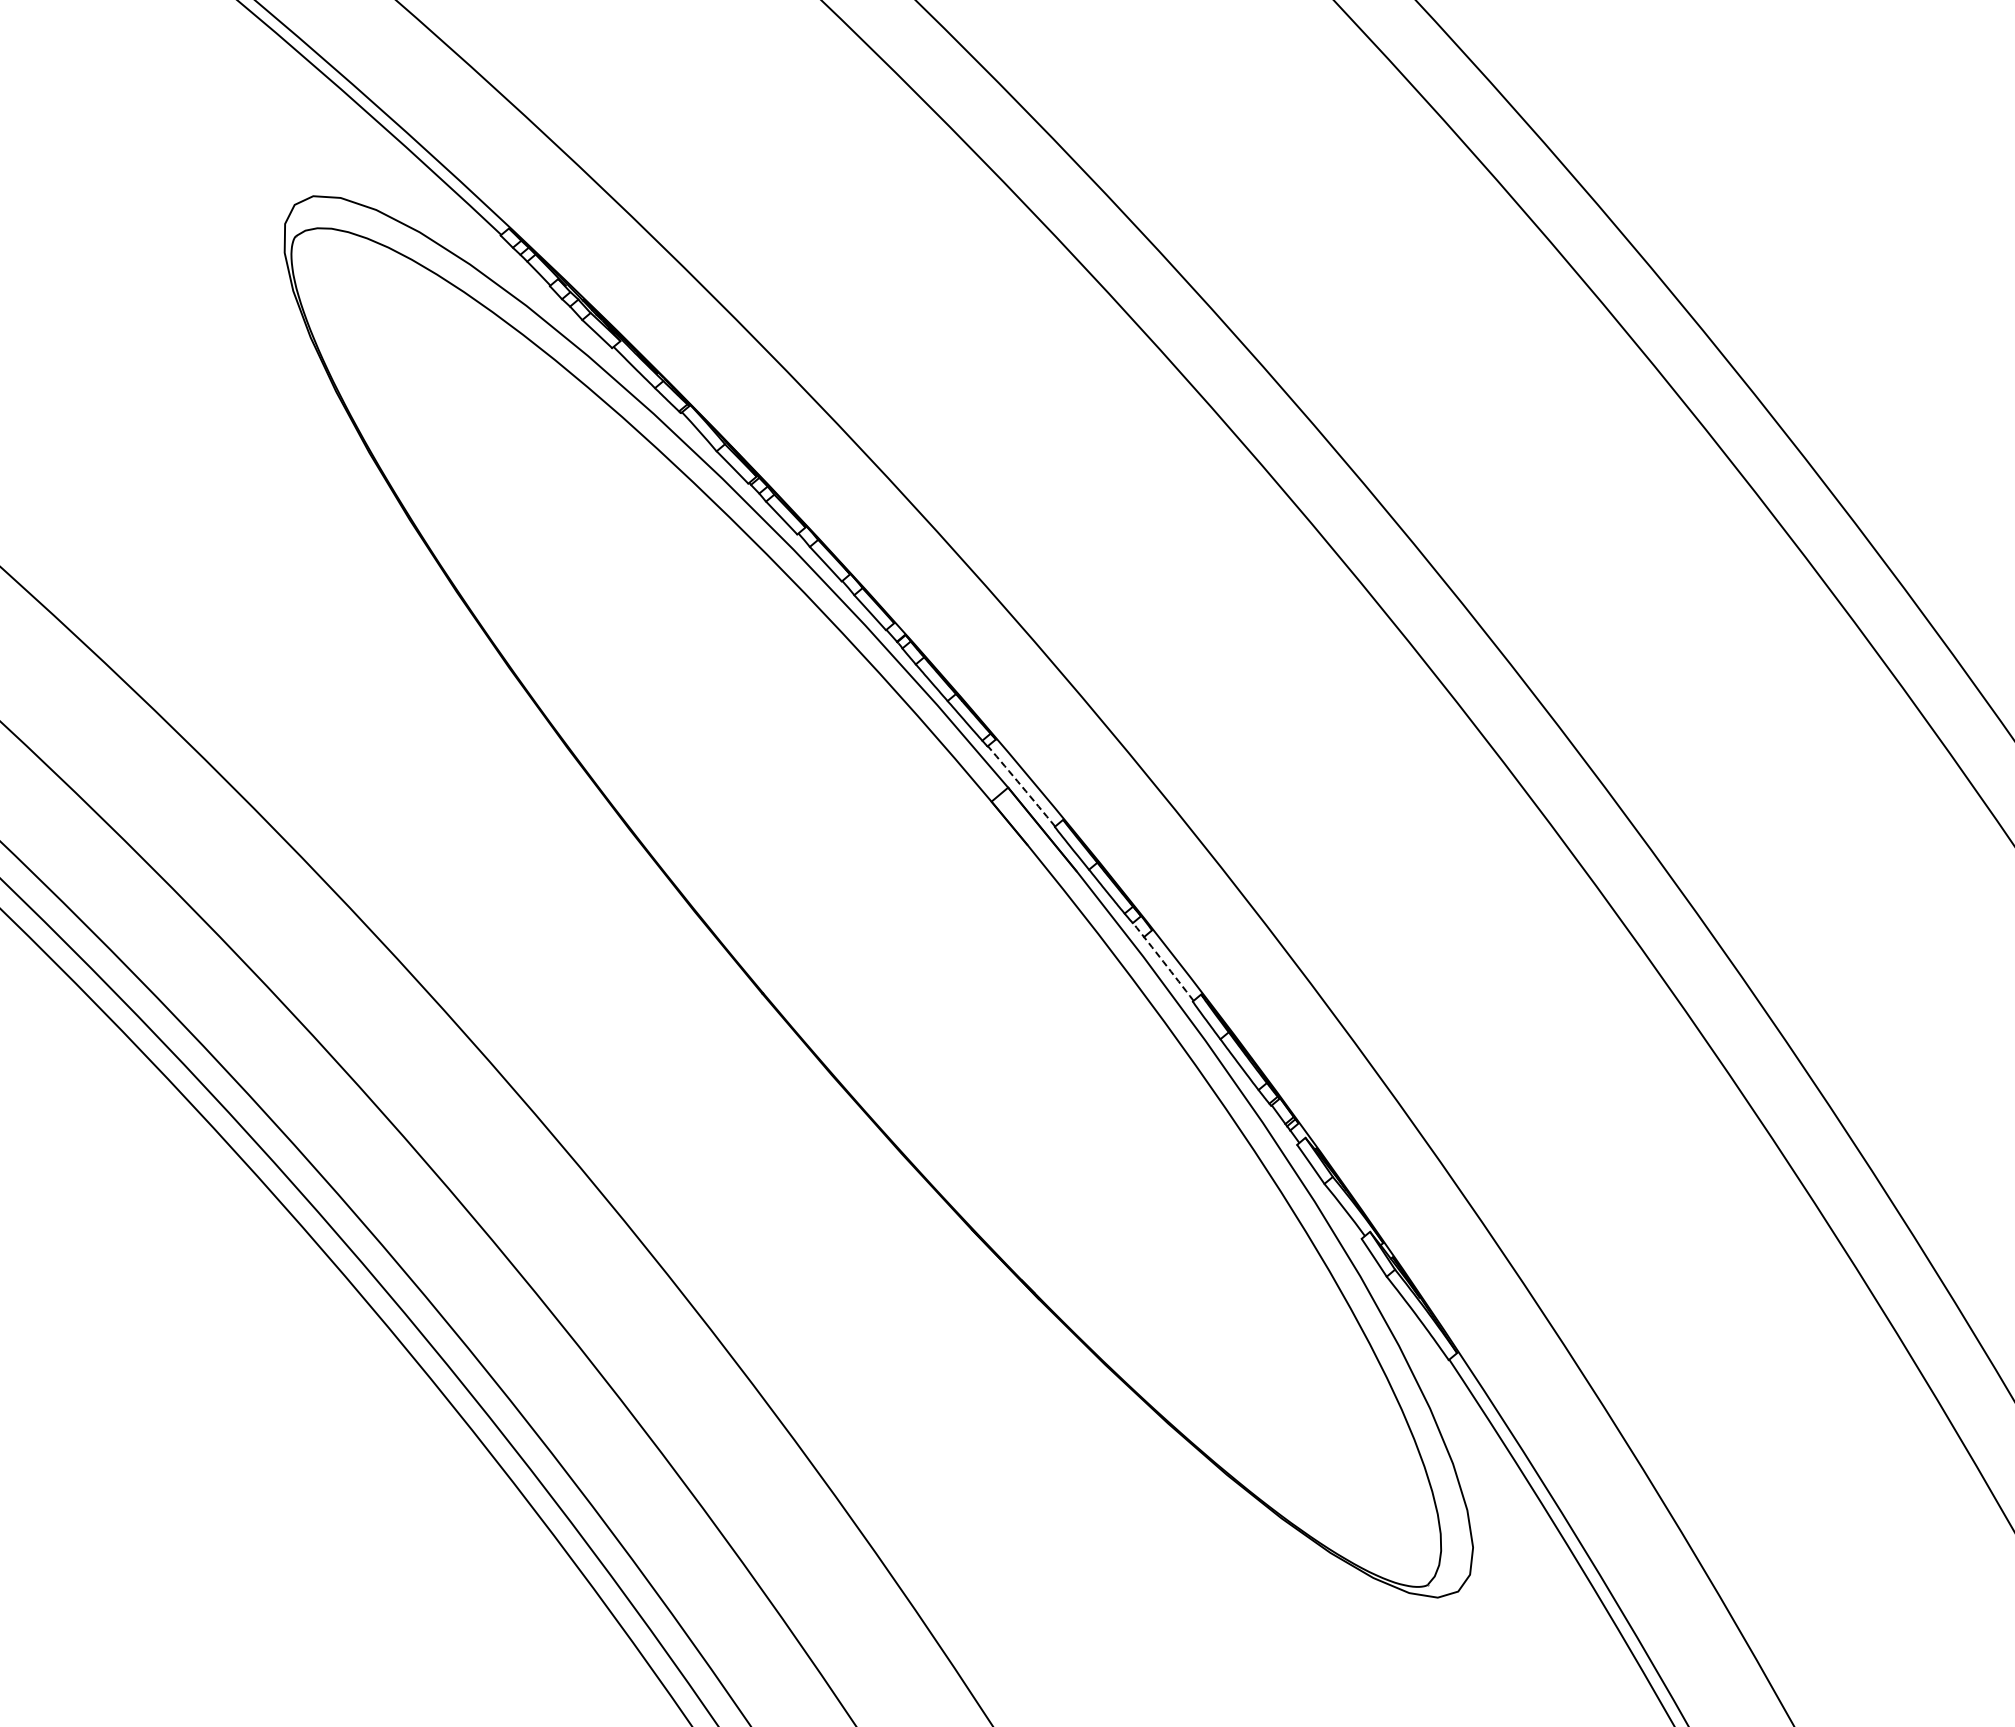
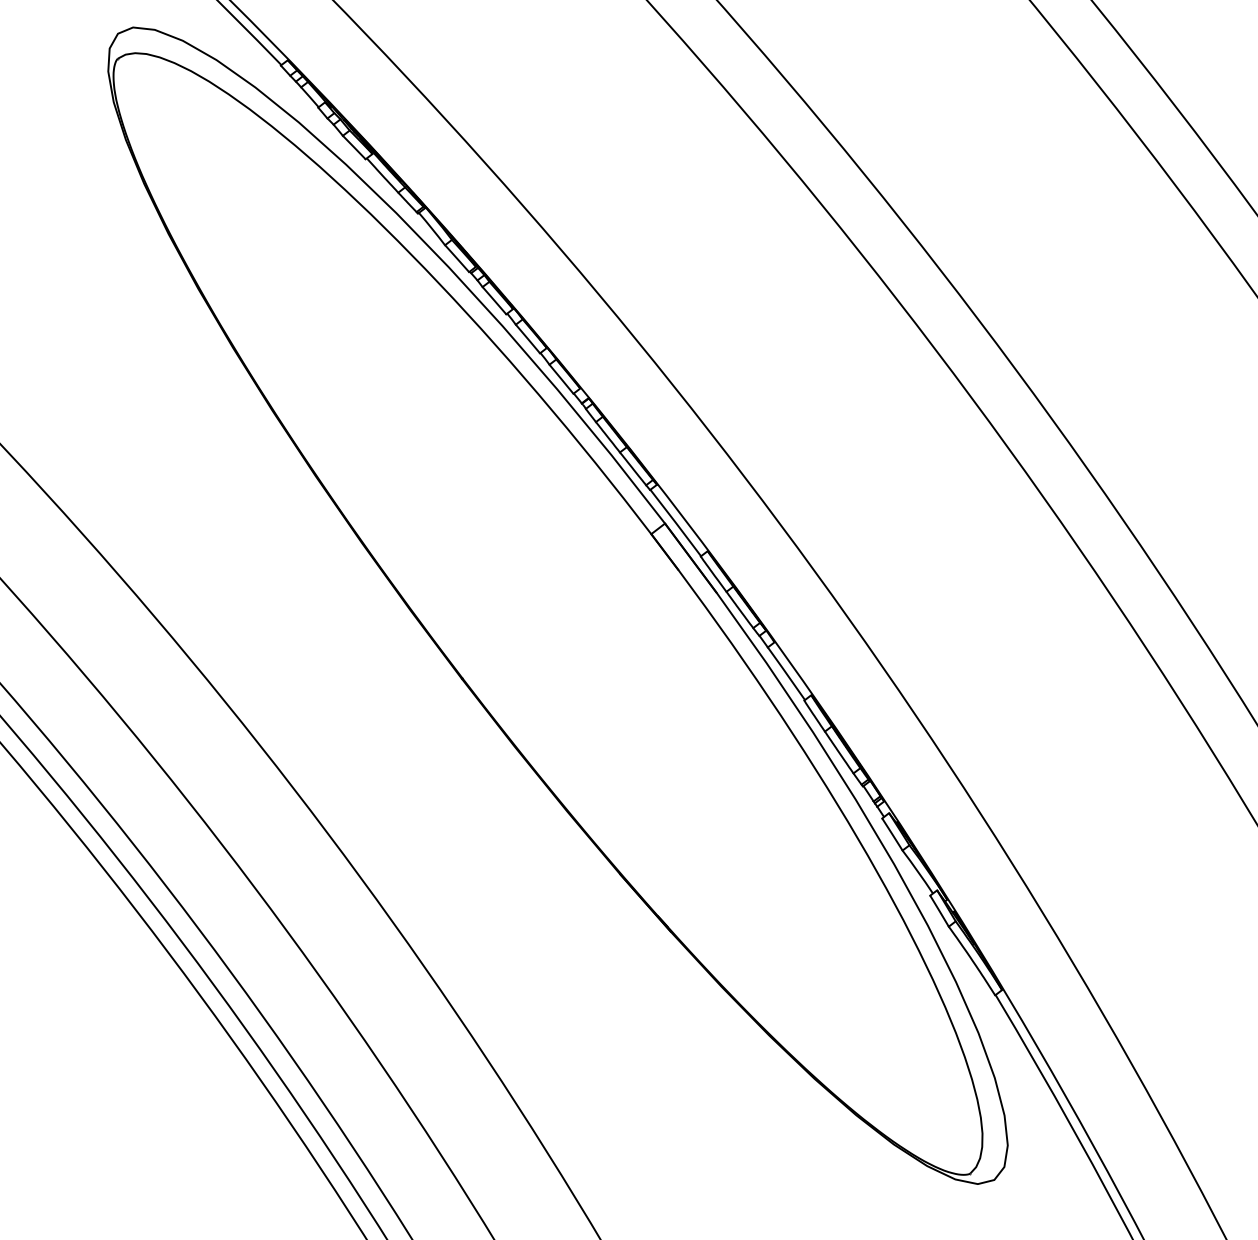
arc: (1021, 786) -> (675, 523), dashed -> solid
arc: (1163, 961) -> (782, 667), dashed -> solid

